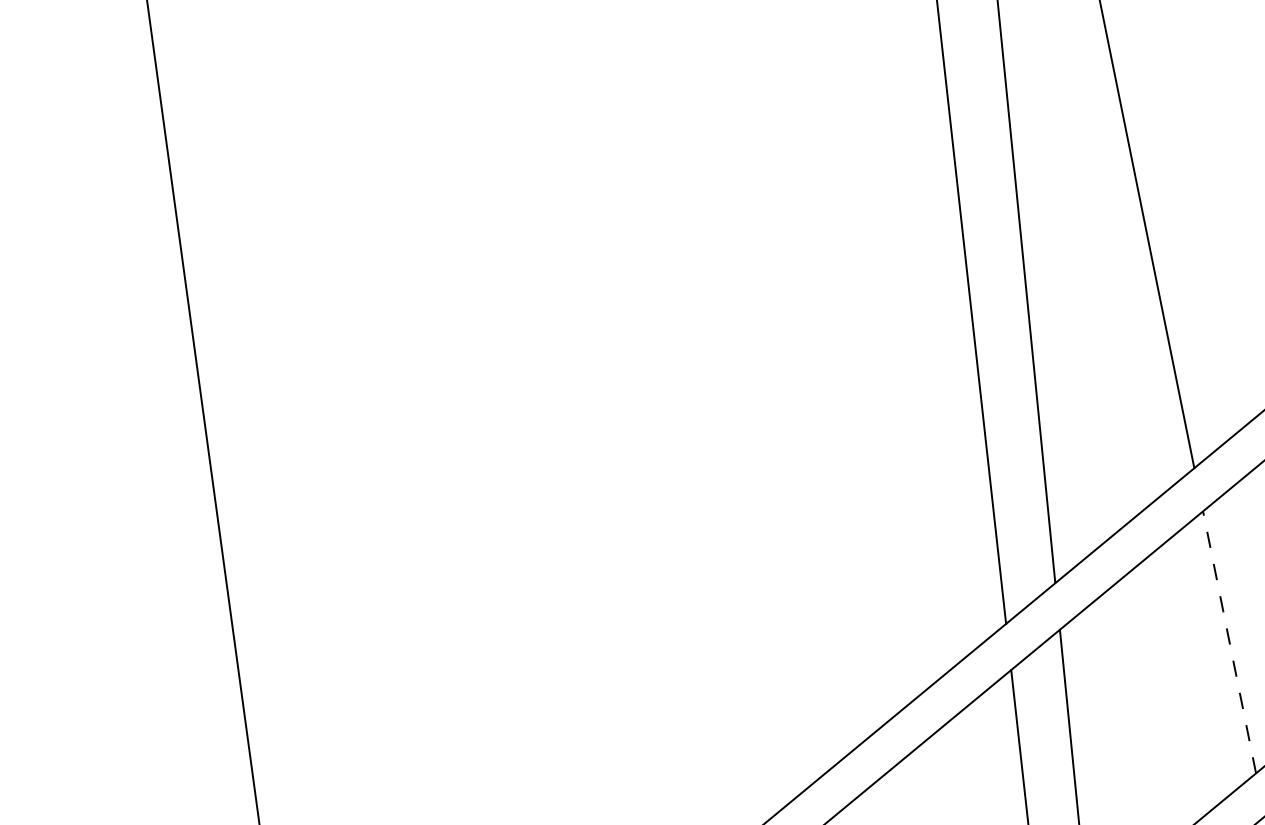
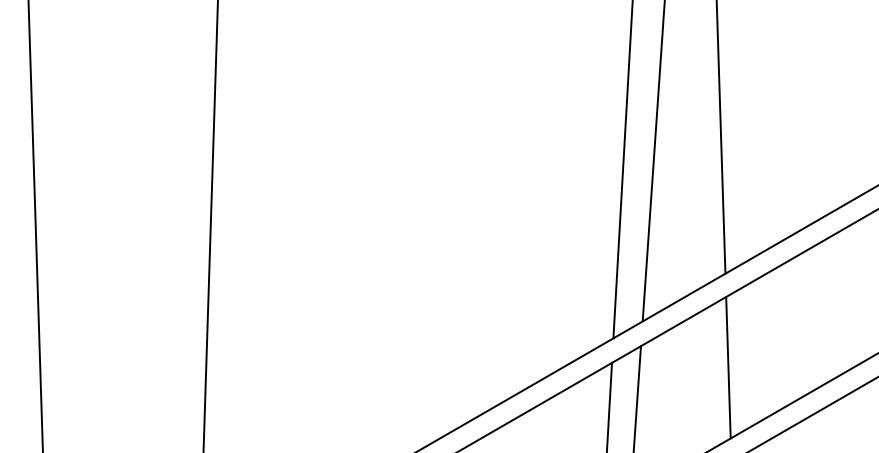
line: (1229, 641) -> (728, 367), dashed -> solid

